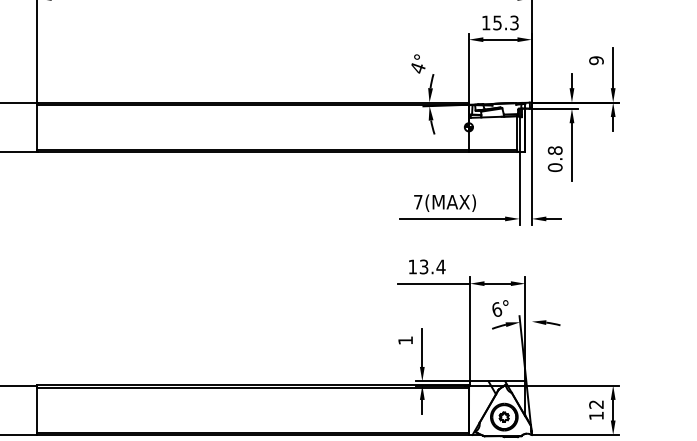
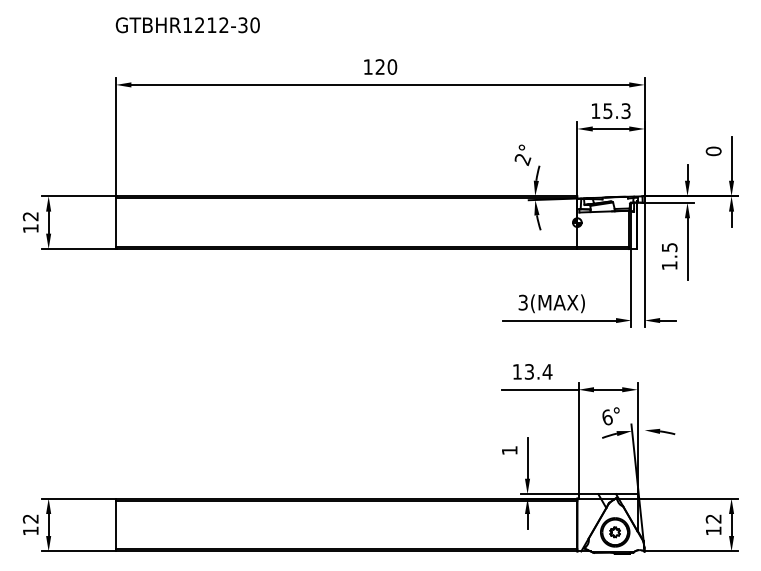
text: (596, 60) -> (713, 151), 9 -> 0
text: (417, 69) -> (522, 160), 4° -> 2°
text: (555, 159) -> (669, 256), 0.8 -> 1.5
text: (417, 202) -> (522, 302), 7(MAX) -> 3(MAX)

